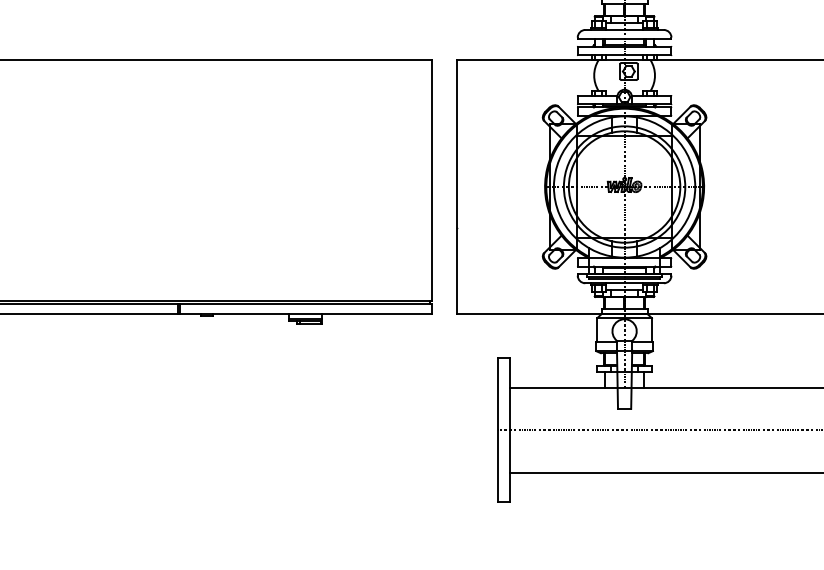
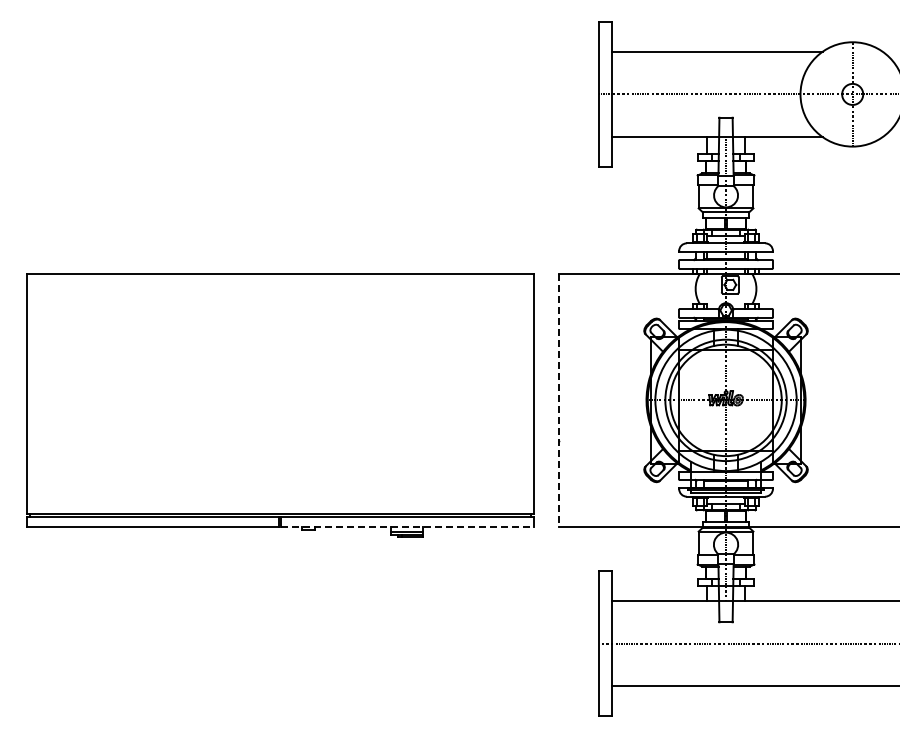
line: (457, 187) -> (558, 400), solid -> dashed
line: (306, 314) -> (407, 527), solid -> dashed

